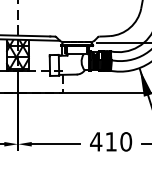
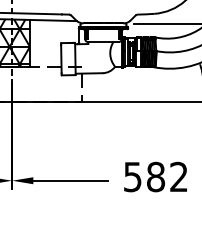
text: (111, 141) -> (156, 176), 410 -> 582

